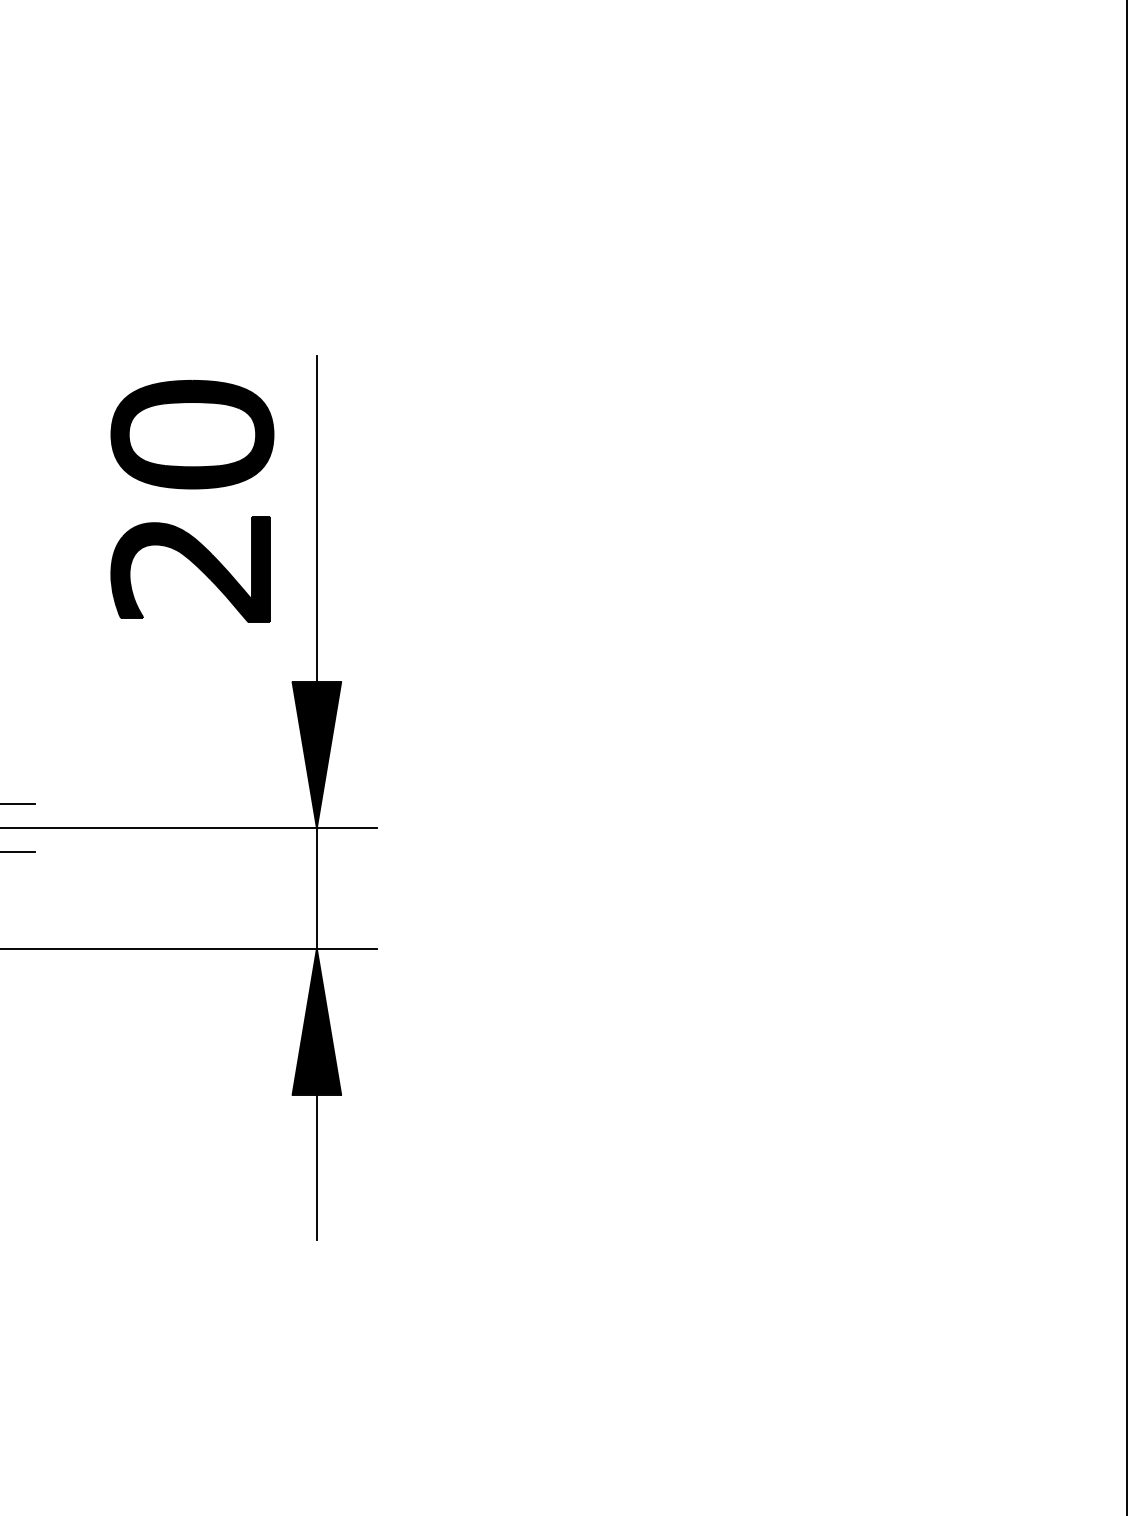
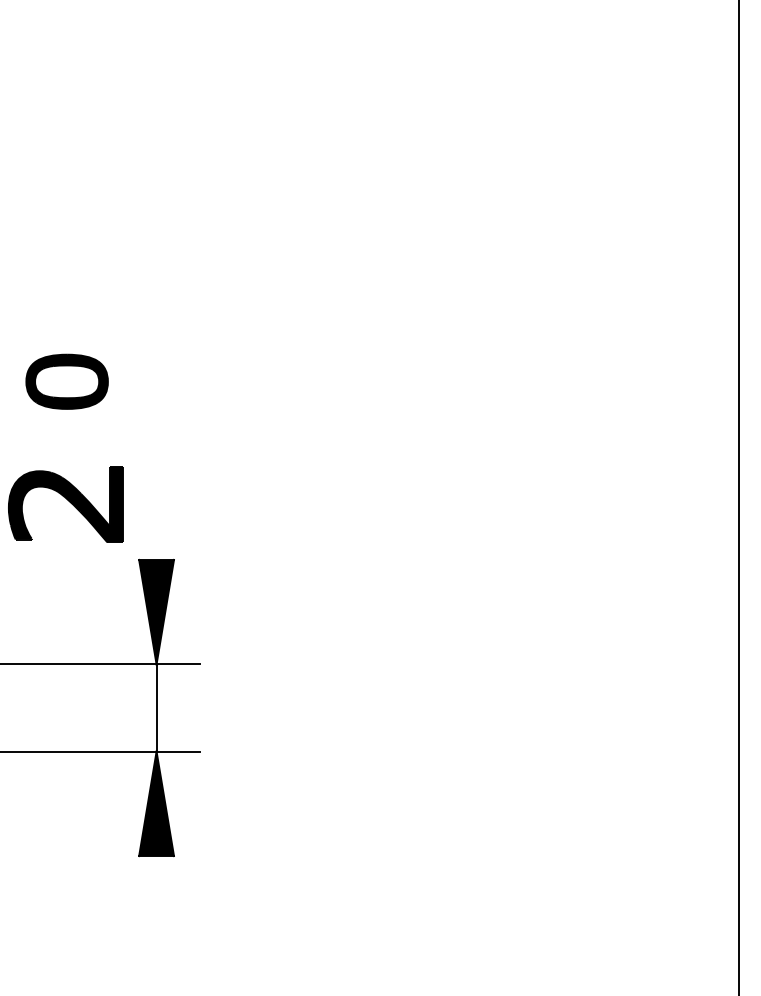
part: (192, 434) -> (67, 381), size x0.7
line: (316, 518) -> (156, 442), removed
part: (192, 563) -> (67, 500), moved
line: (316, 1167) -> (156, 908), removed

